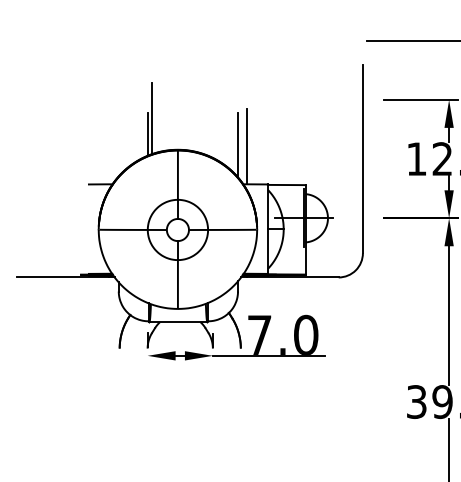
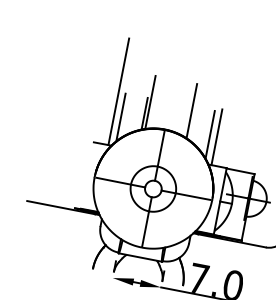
line: (108, 112) -> (118, 91), added
line: (208, 118) -> (192, 110), added
line: (117, 145) -> (120, 117), added

